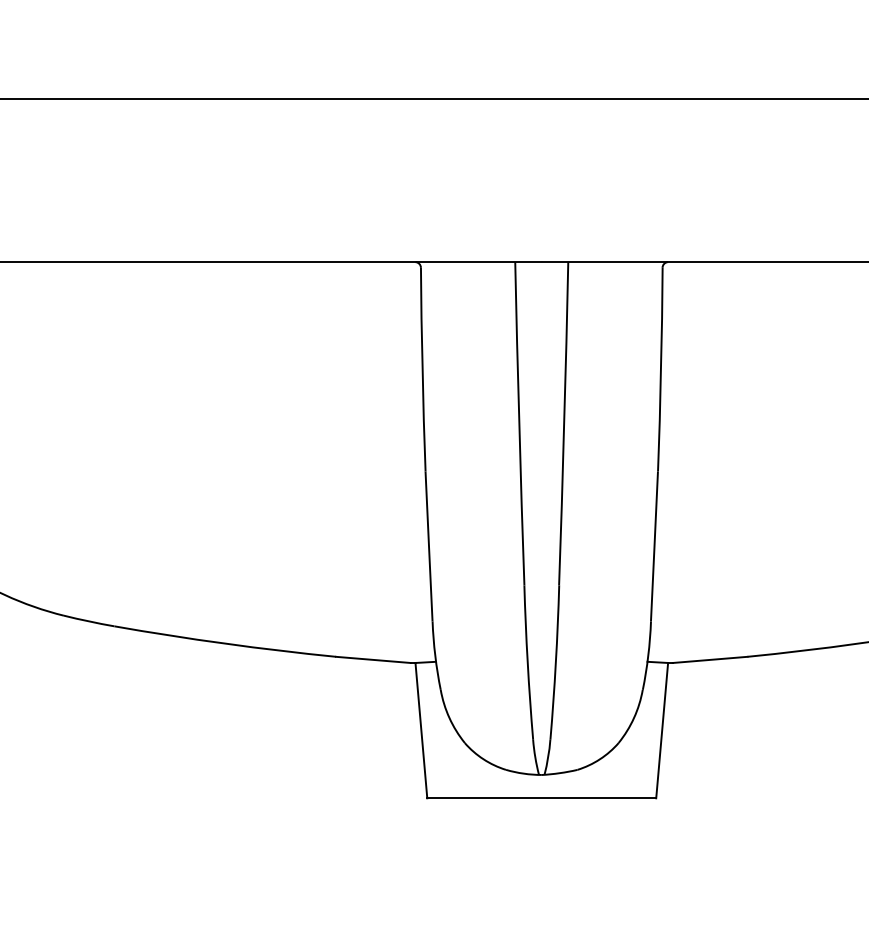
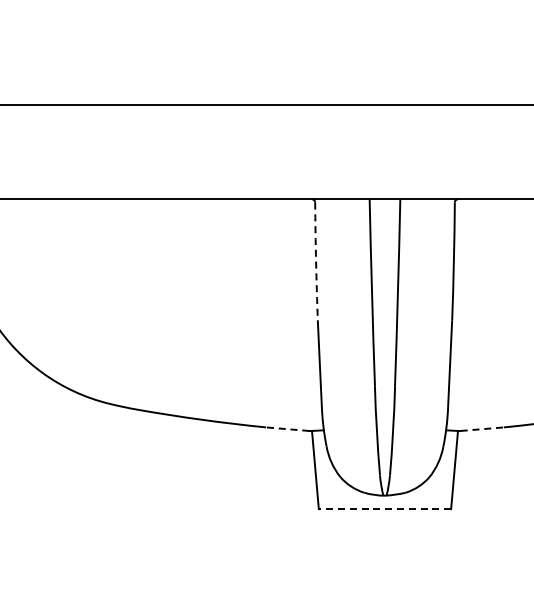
arc: (423, 369) -> (316, 261), solid -> dashed
line: (373, 660) -> (287, 429), solid -> dashed
line: (710, 660) -> (482, 429), solid -> dashed
line: (540, 798) -> (384, 509), solid -> dashed

